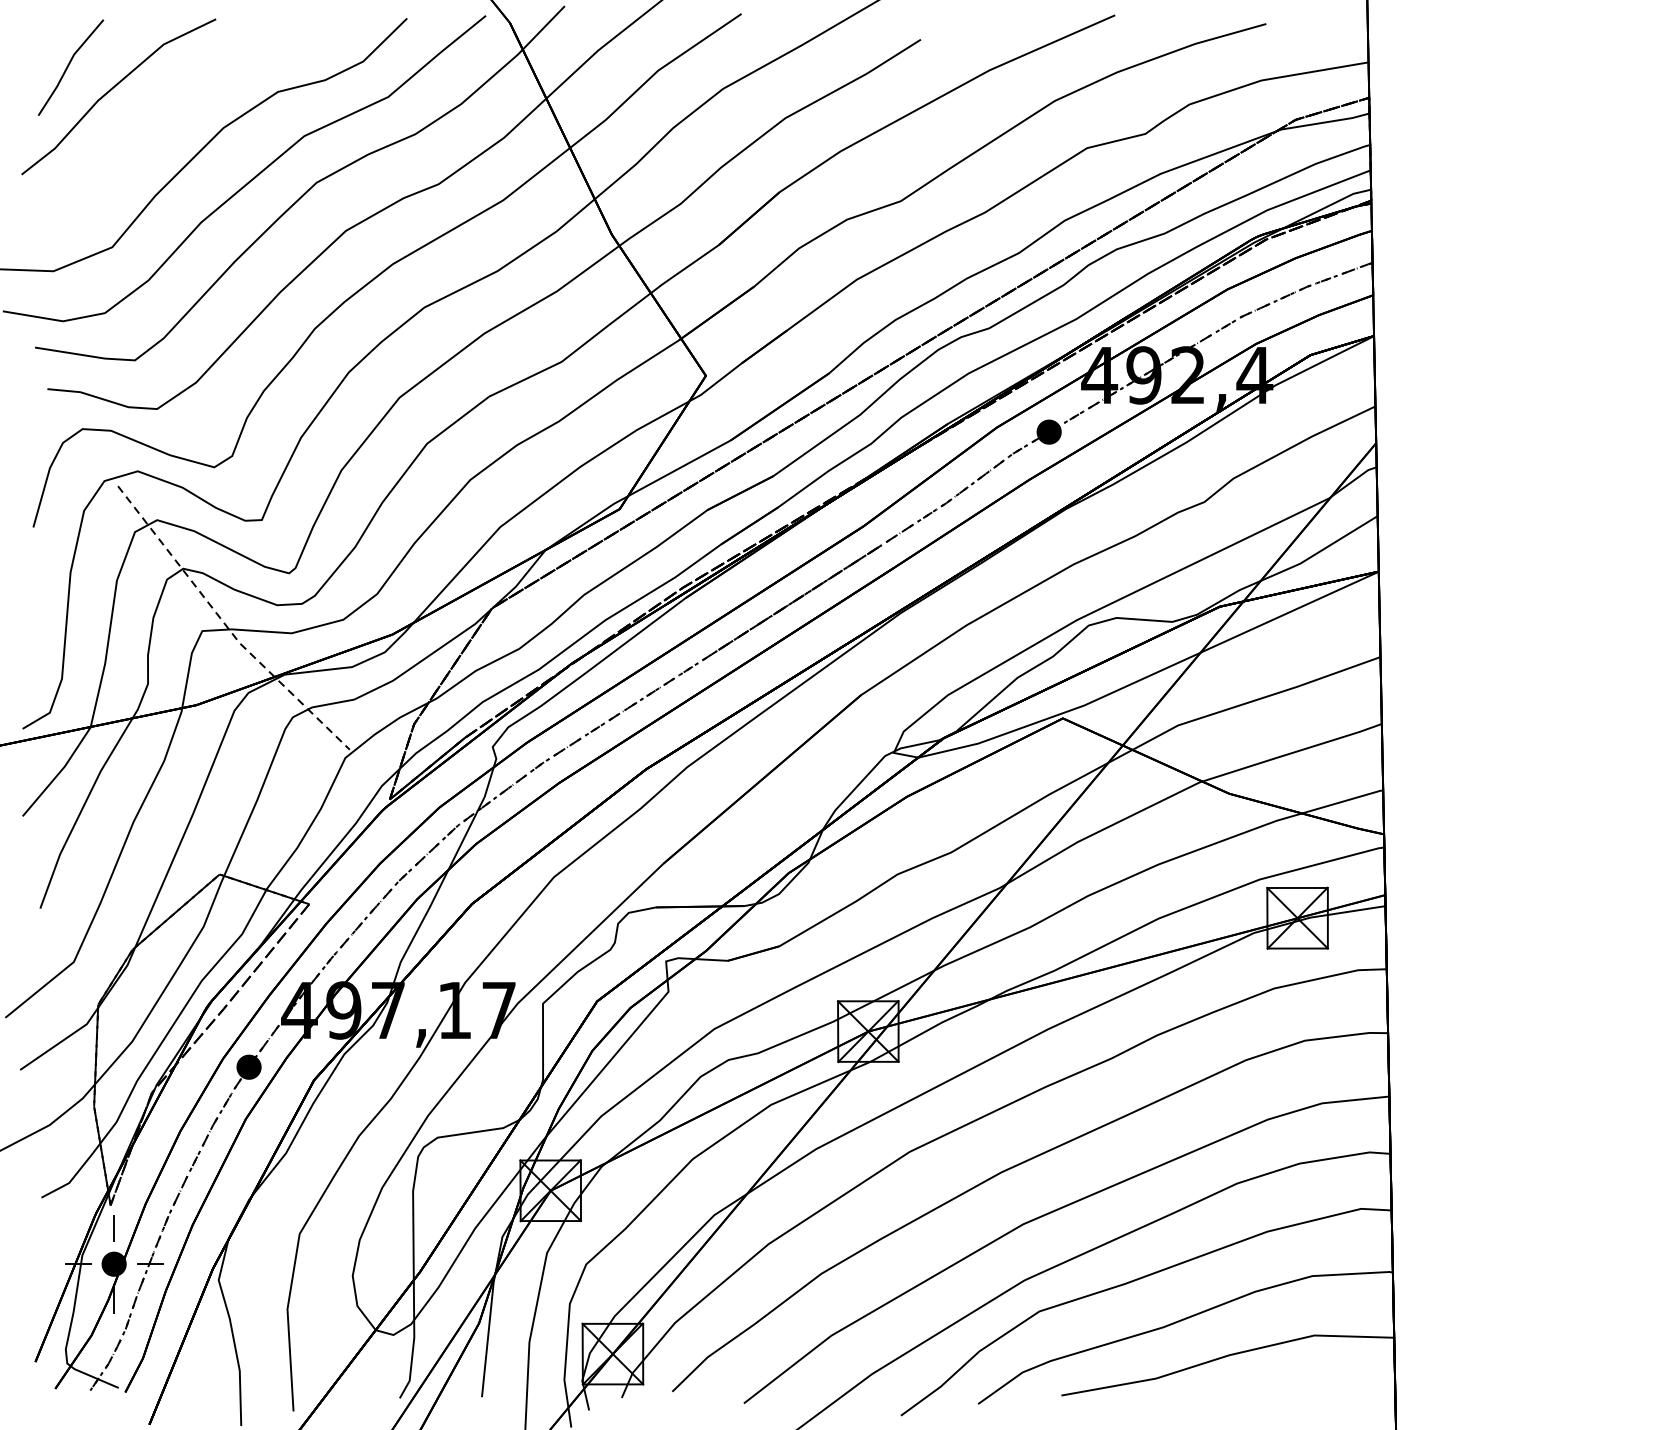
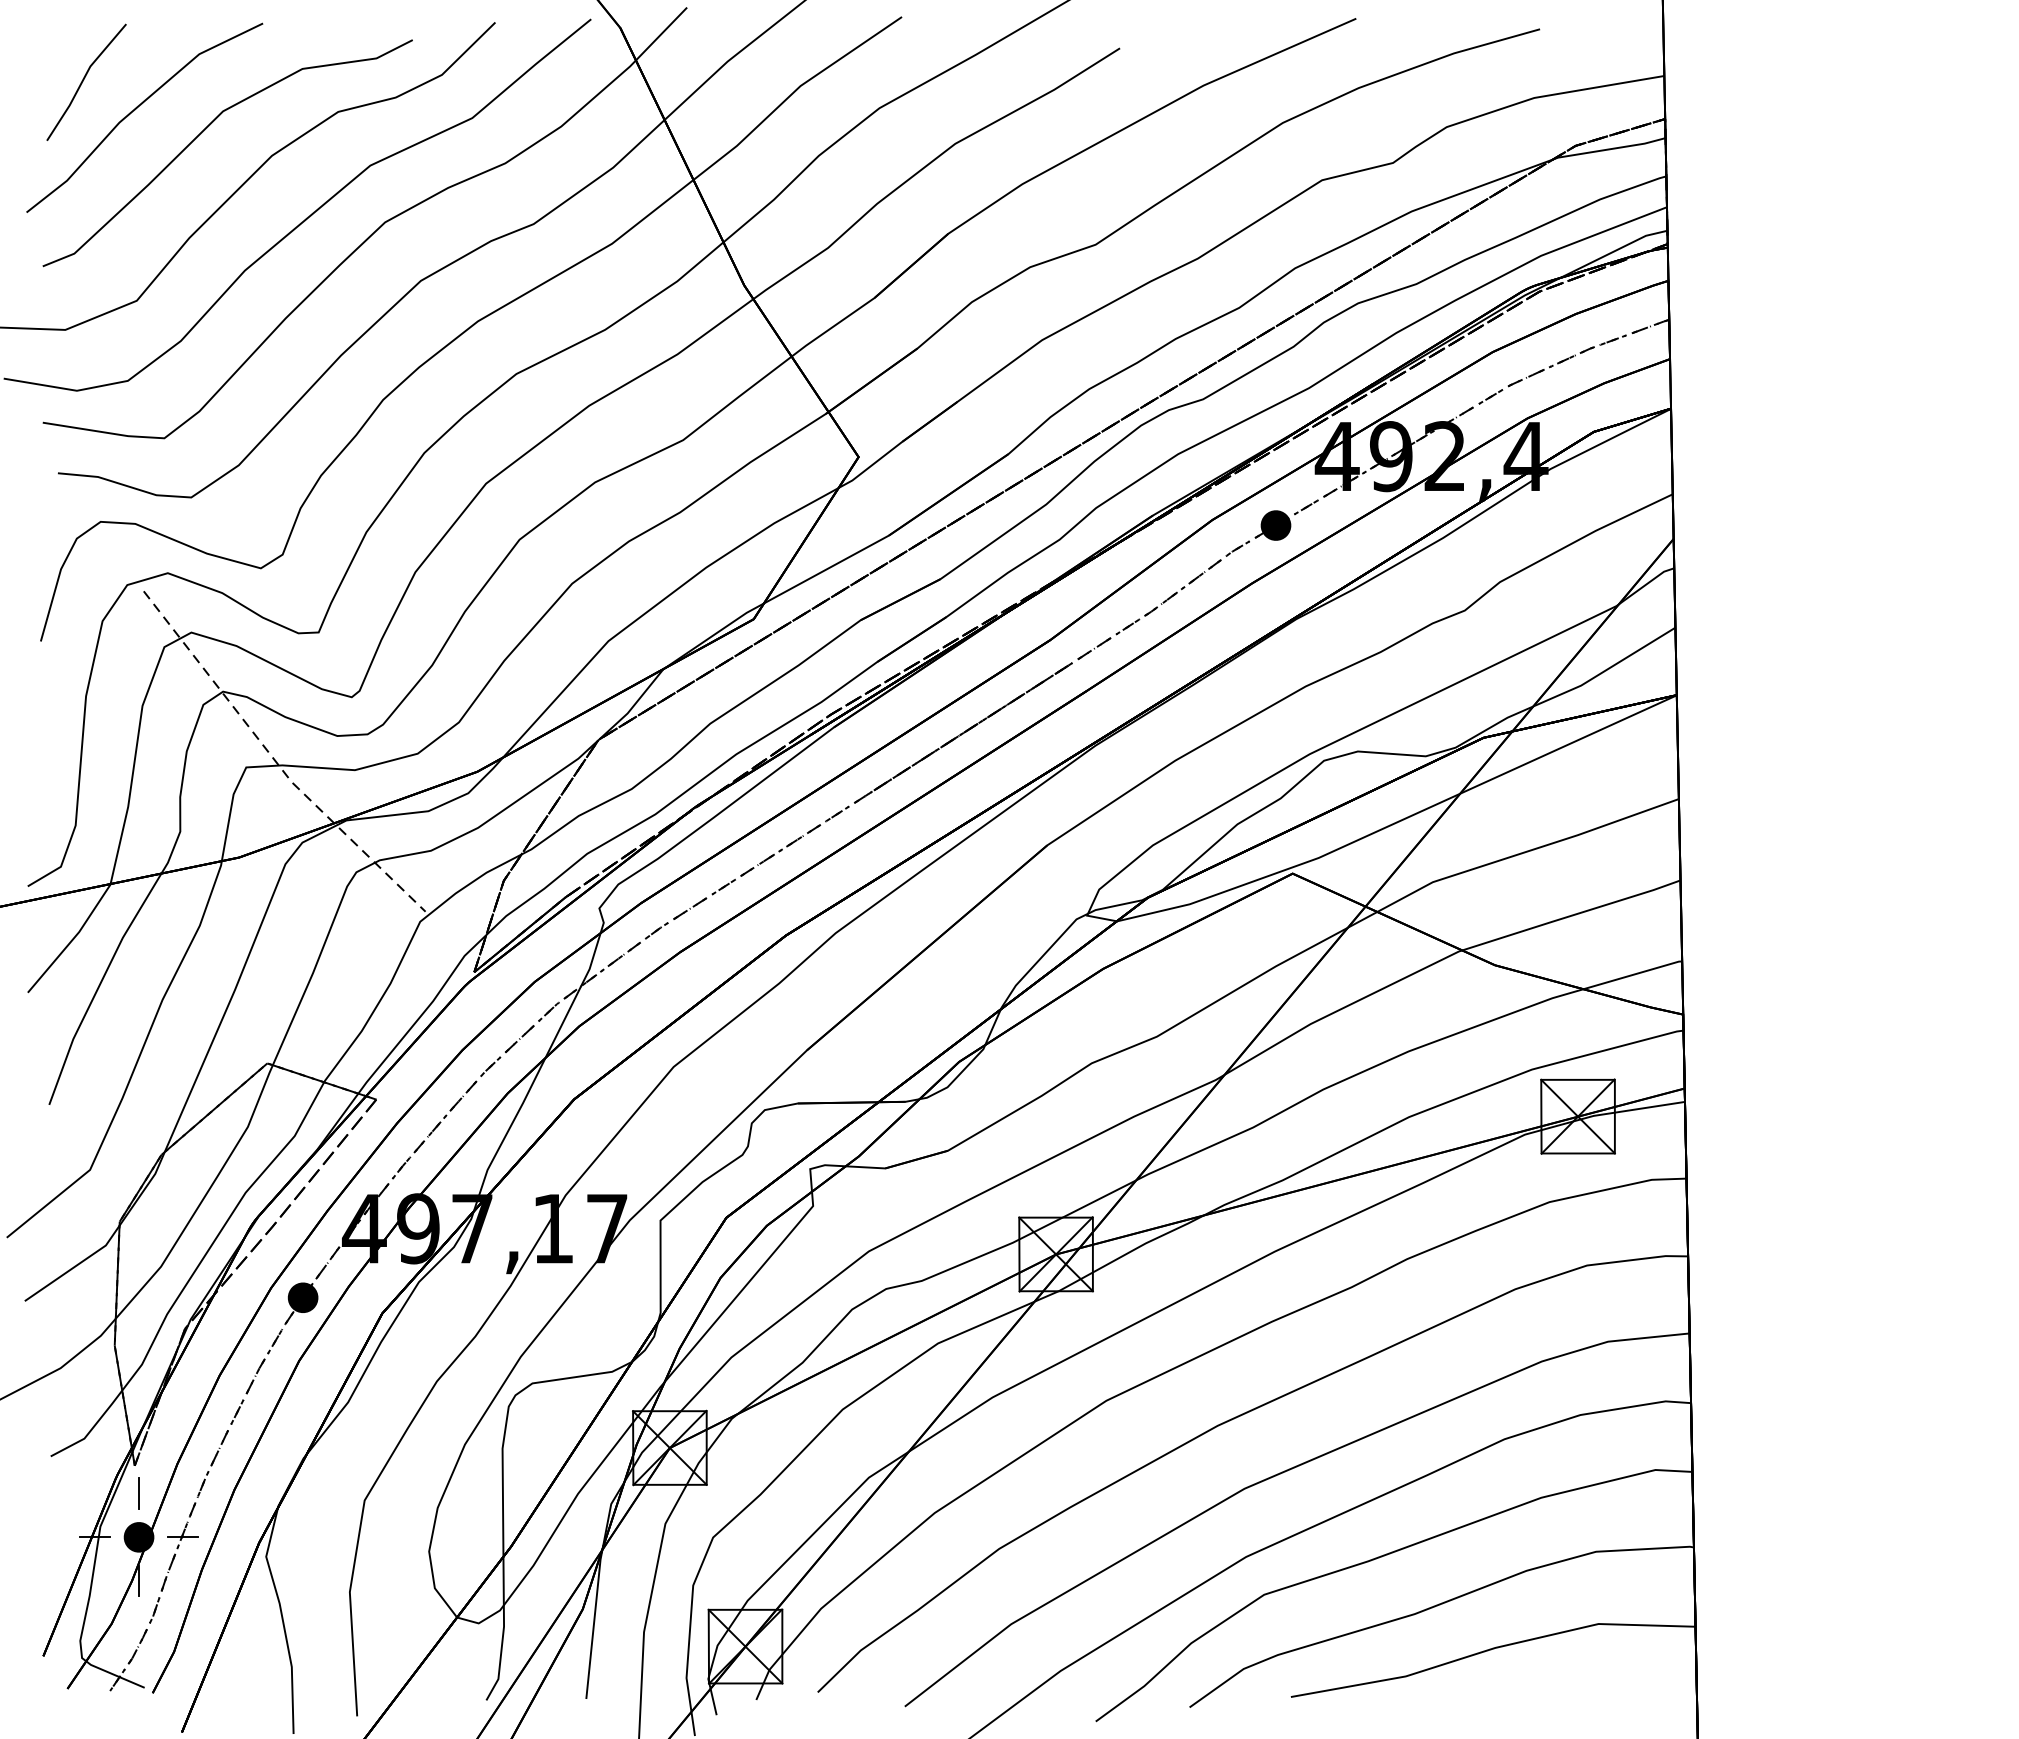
curve: (168, 107) -> (205, 130), added

